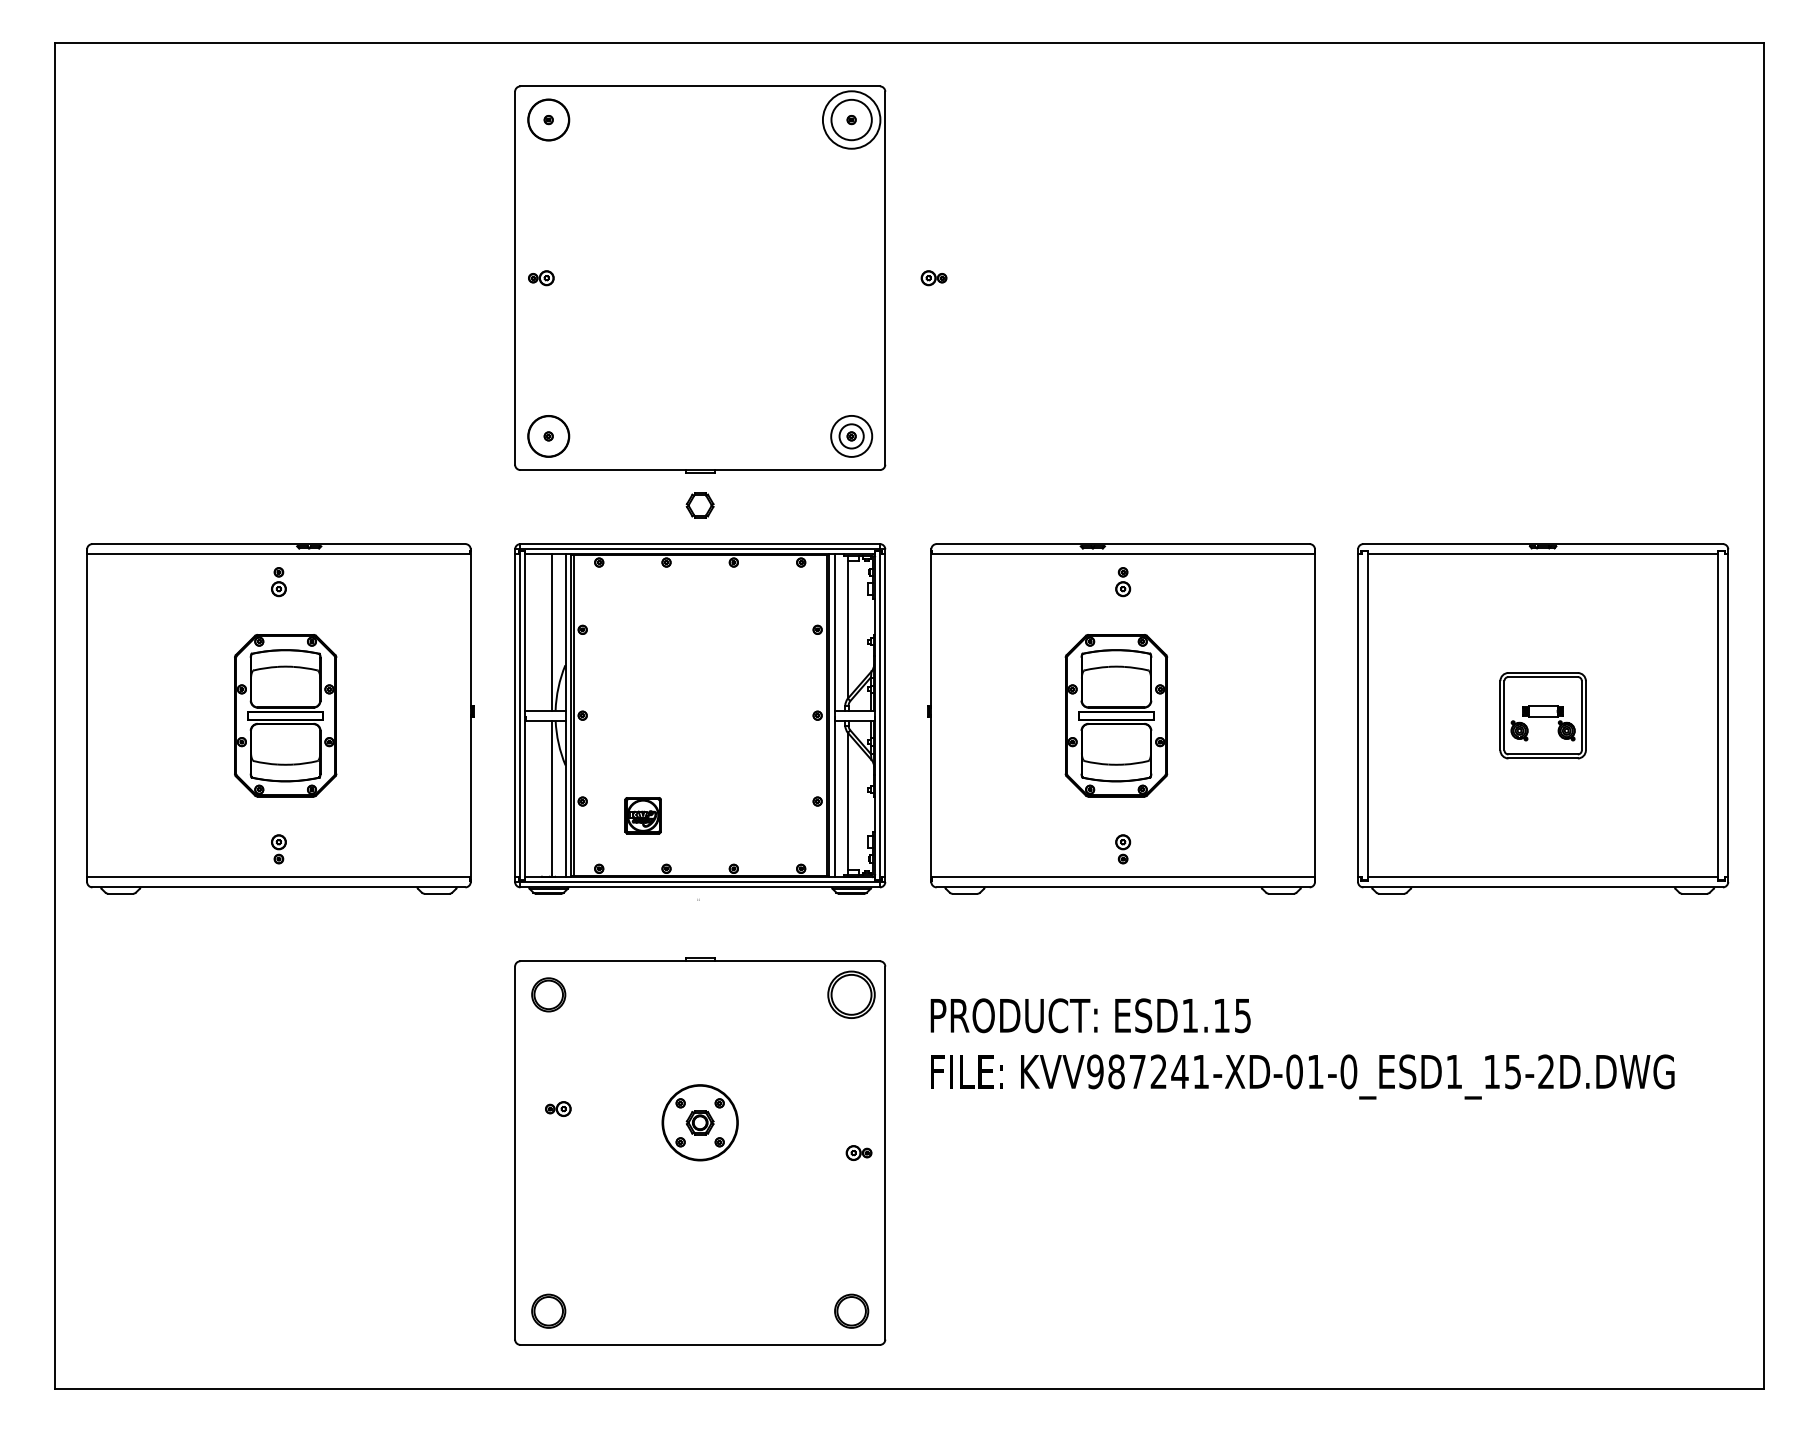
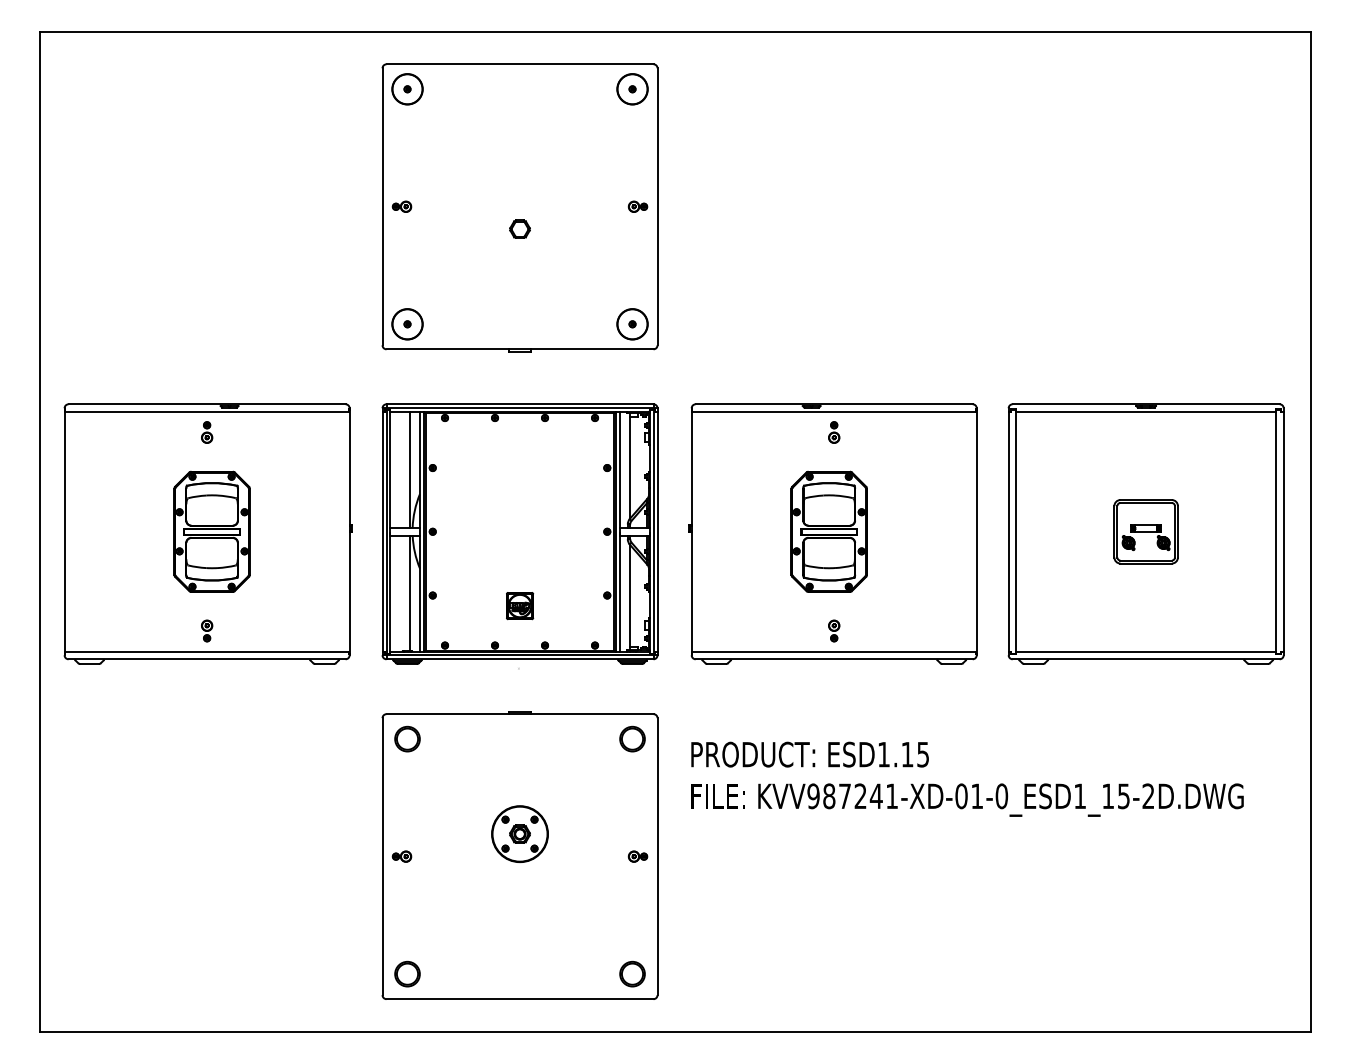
circle: (851, 119) -> (632, 88), size x0.71
part: (933, 278) -> (637, 207), moved
circle: (851, 436) -> (632, 324), size x1.67
part: (699, 505) -> (519, 229), moved
part: (642, 815) -> (519, 605), moved
part: (851, 994) -> (632, 738), size x0.71
part: (558, 1108) -> (402, 856), moved

